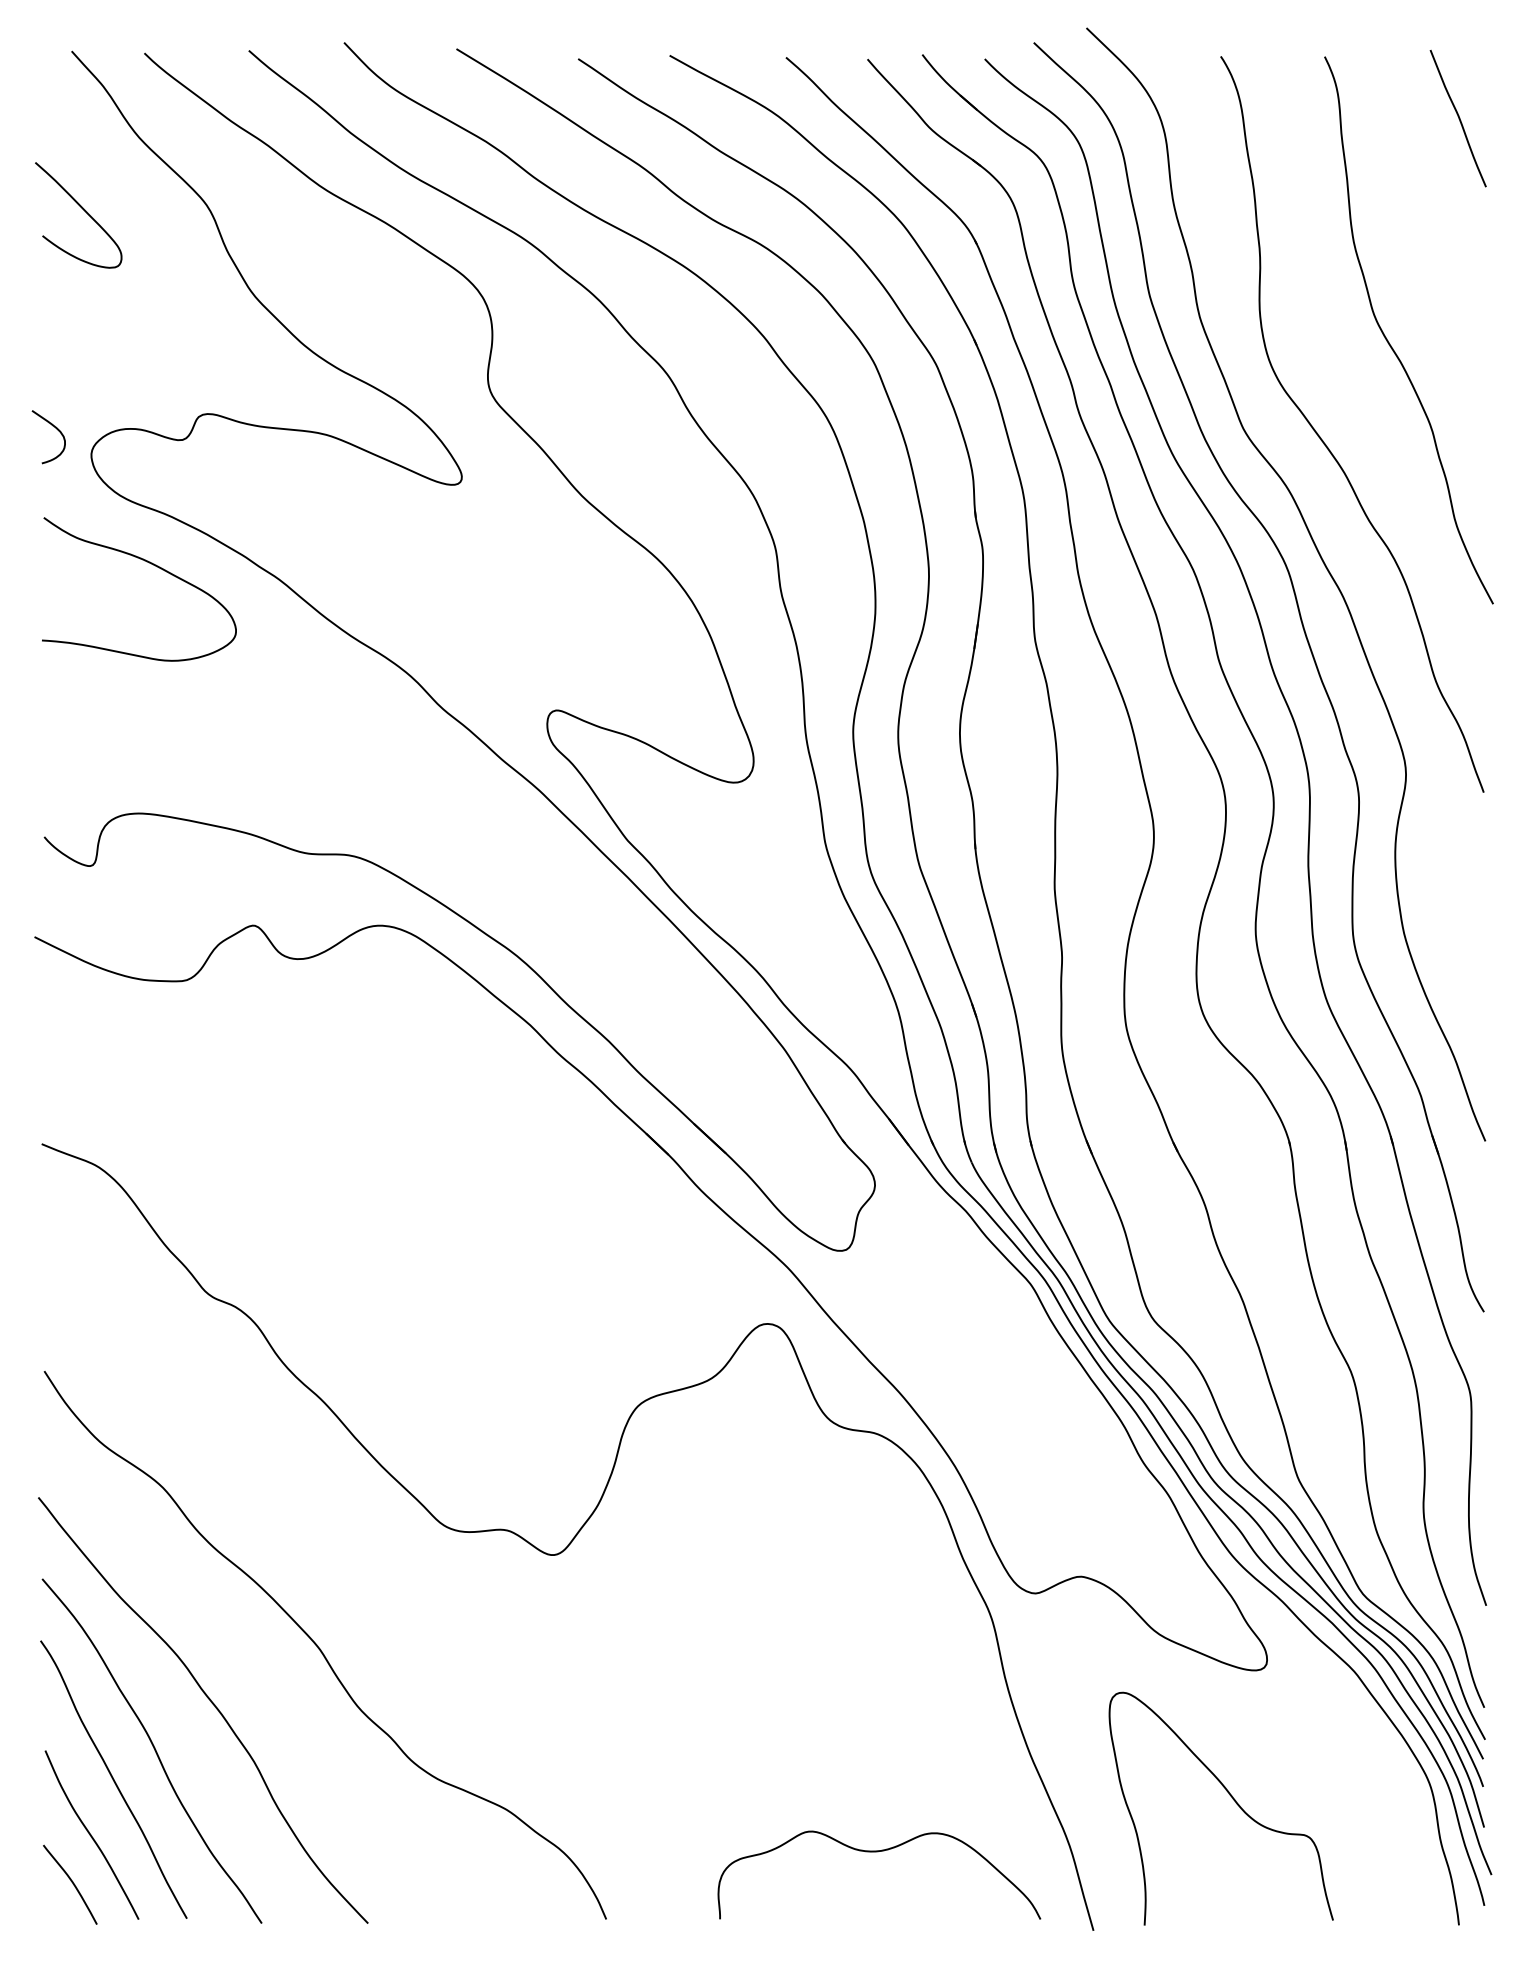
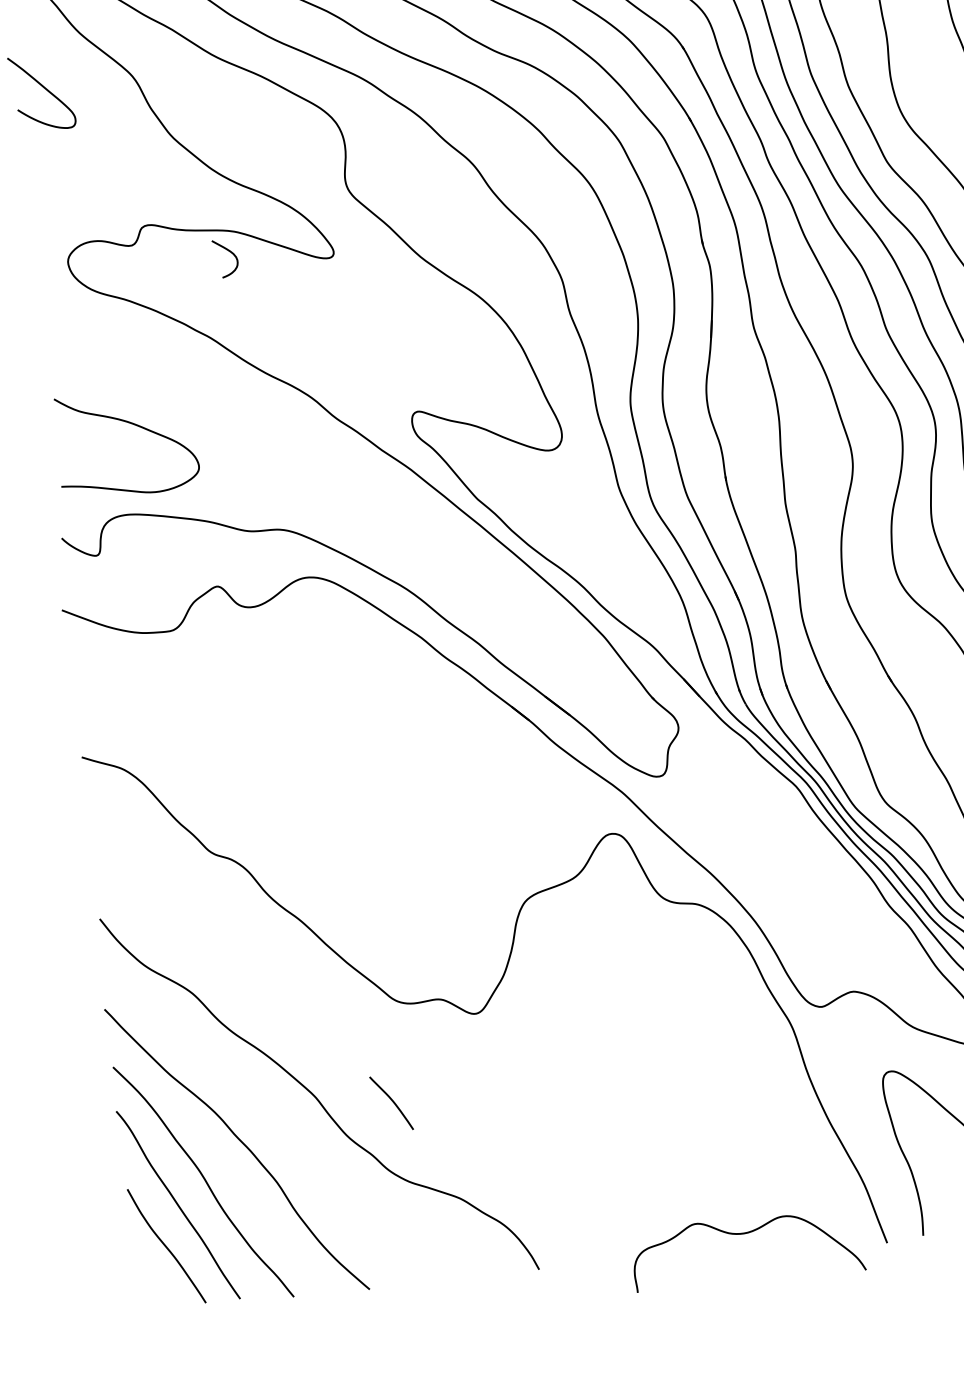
curve: (56, 429) -> (230, 252), moved
curve: (151, 564) -> (134, 424), moved
curve: (878, 1852) -> (745, 1234), moved
curve: (71, 1882) -> (392, 1101), moved

